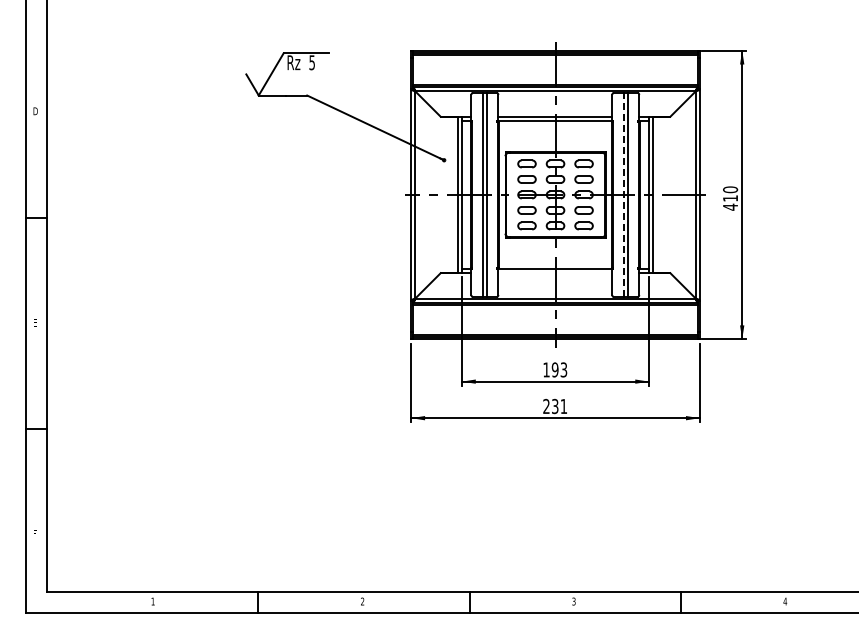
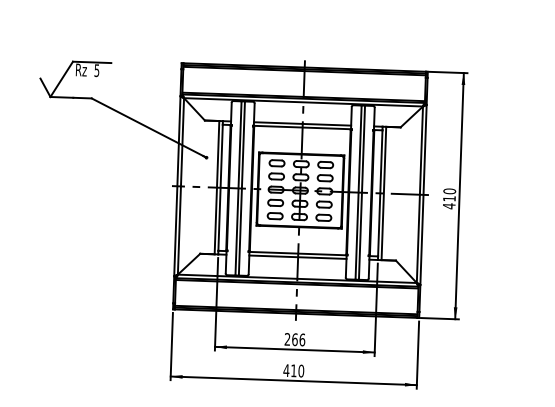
line: (623, 194) -> (358, 192), dashed -> solid
line: (555, 273) -> (298, 257), added
text: (555, 369) -> (295, 339), 193 -> 266
text: (554, 406) -> (293, 370), 231 -> 410

